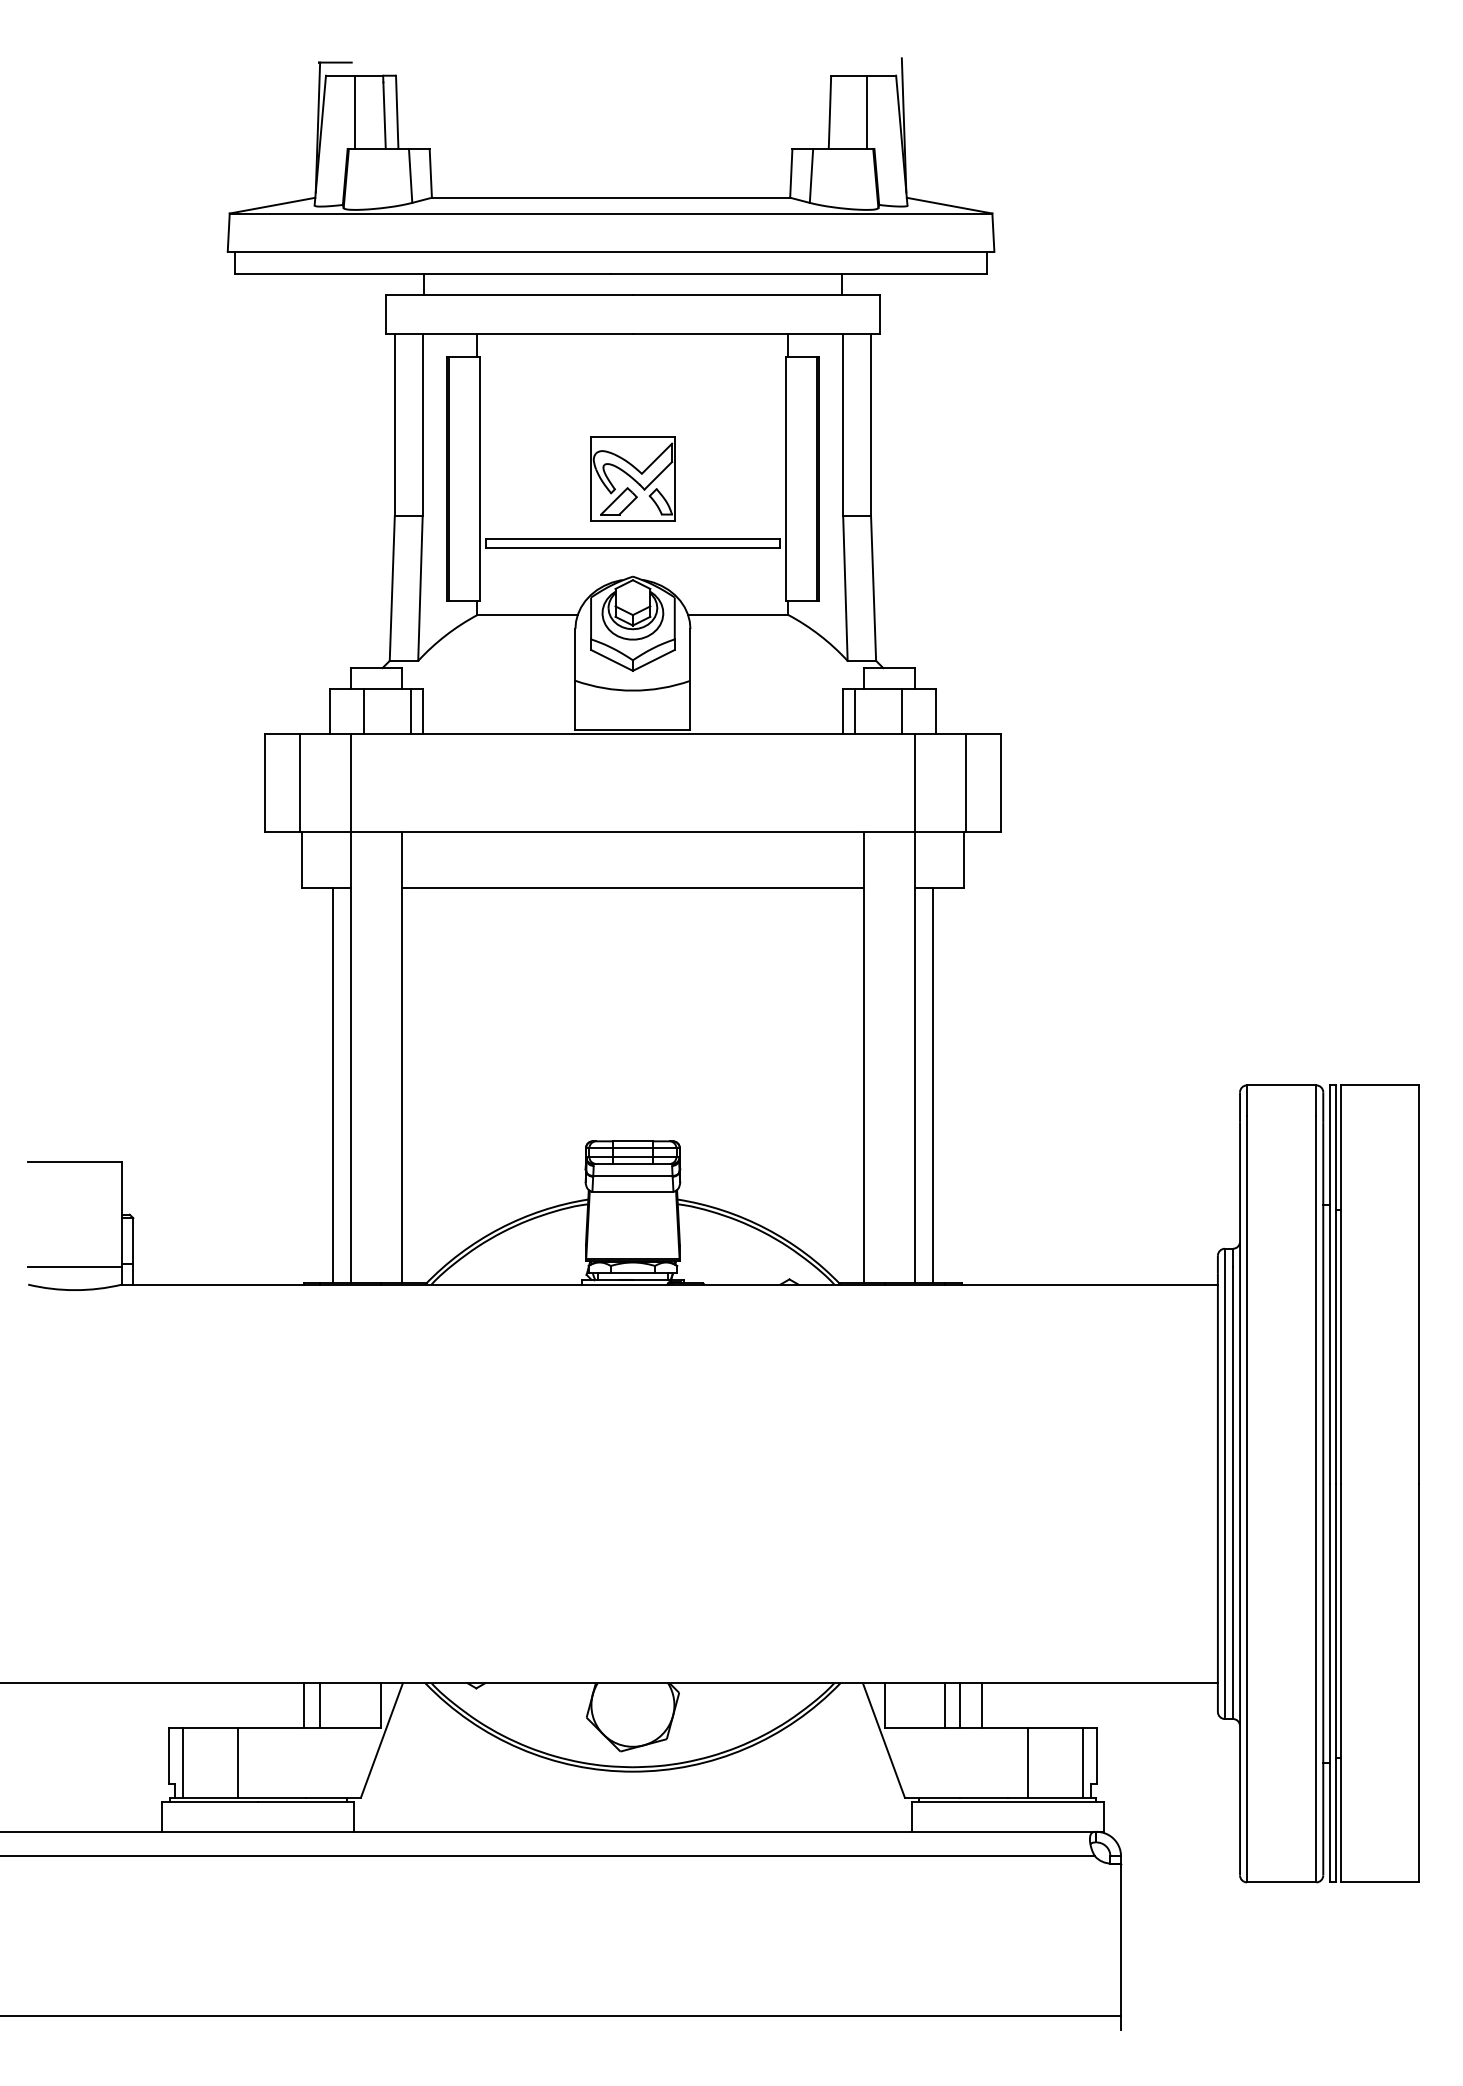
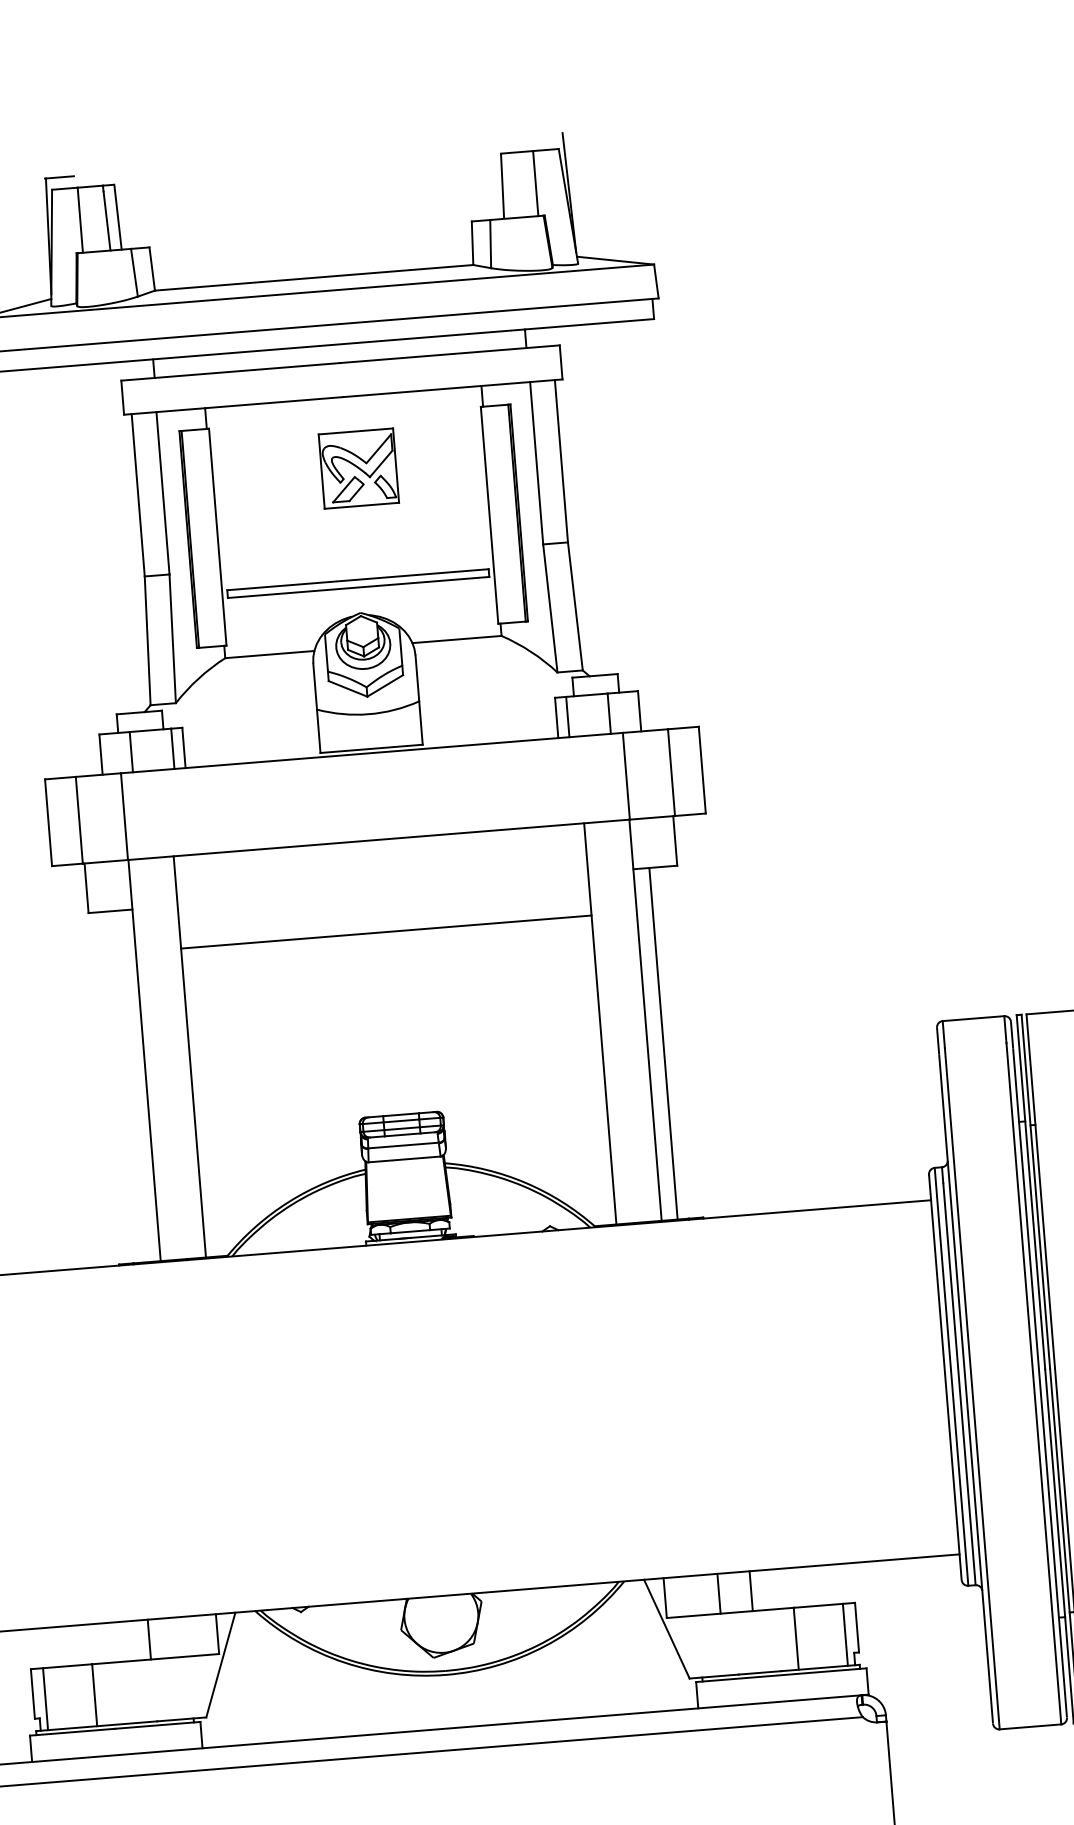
part: (632, 478) -> (358, 468), moved
line: (632, 887) -> (385, 931), moved
line: (333, 1085) -> (130, 1086), removed
line: (320, 1705) -> (163, 1638), removed
line: (960, 1705) -> (732, 1592), removed

